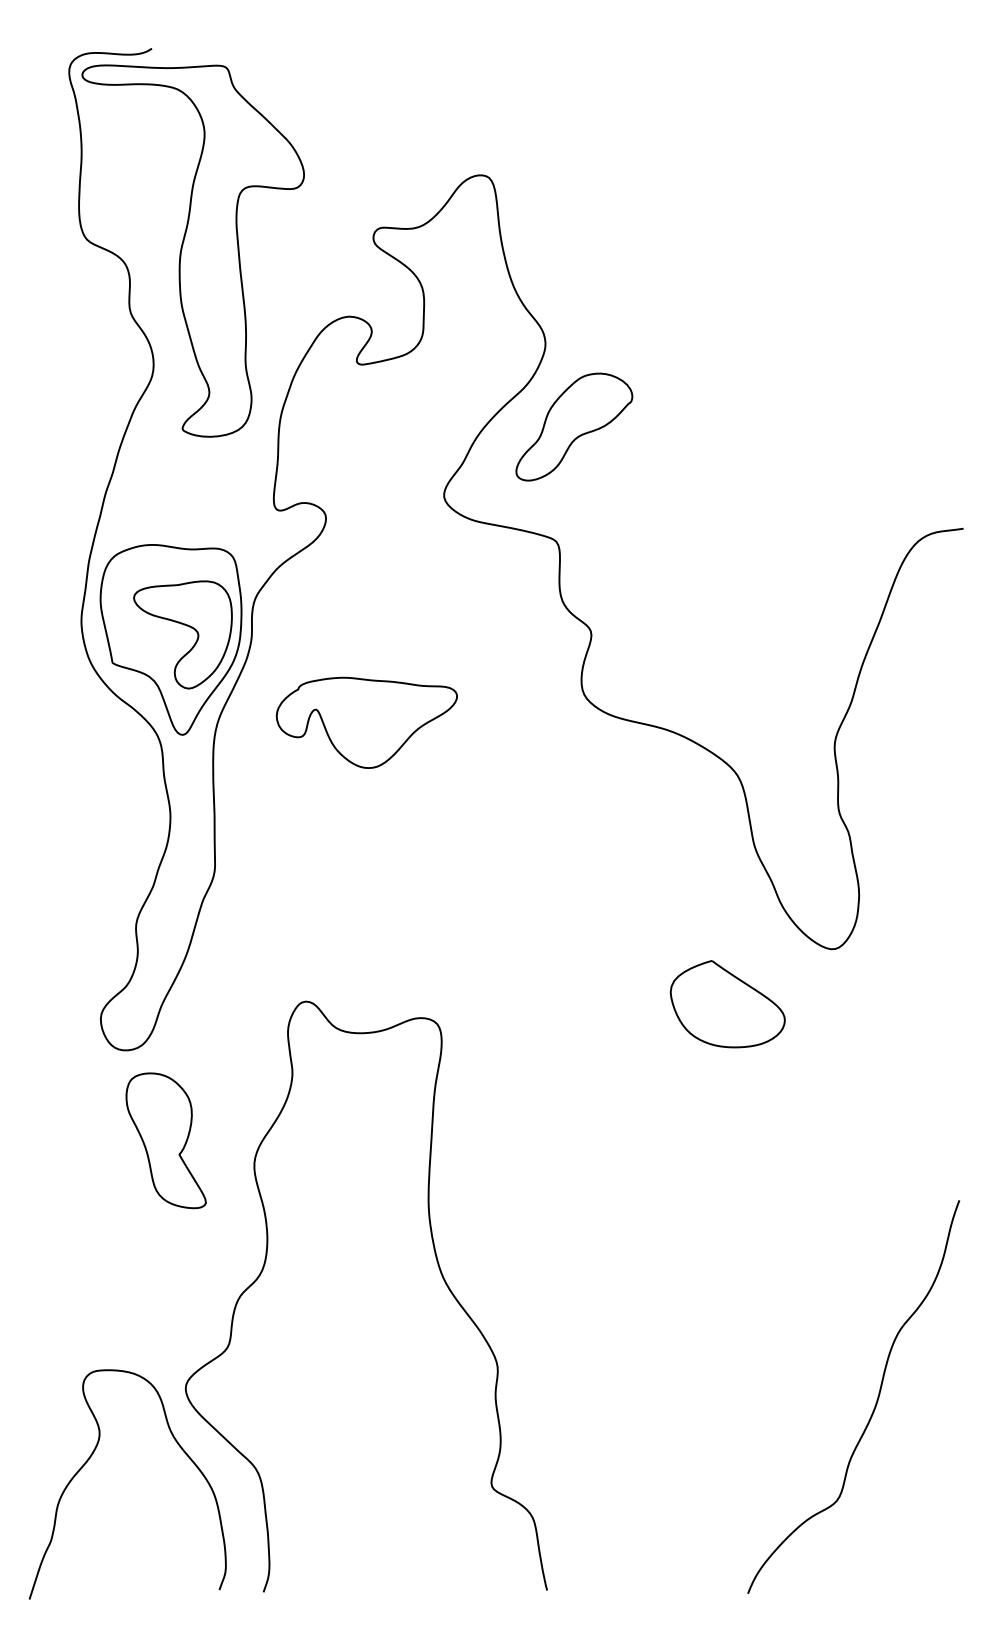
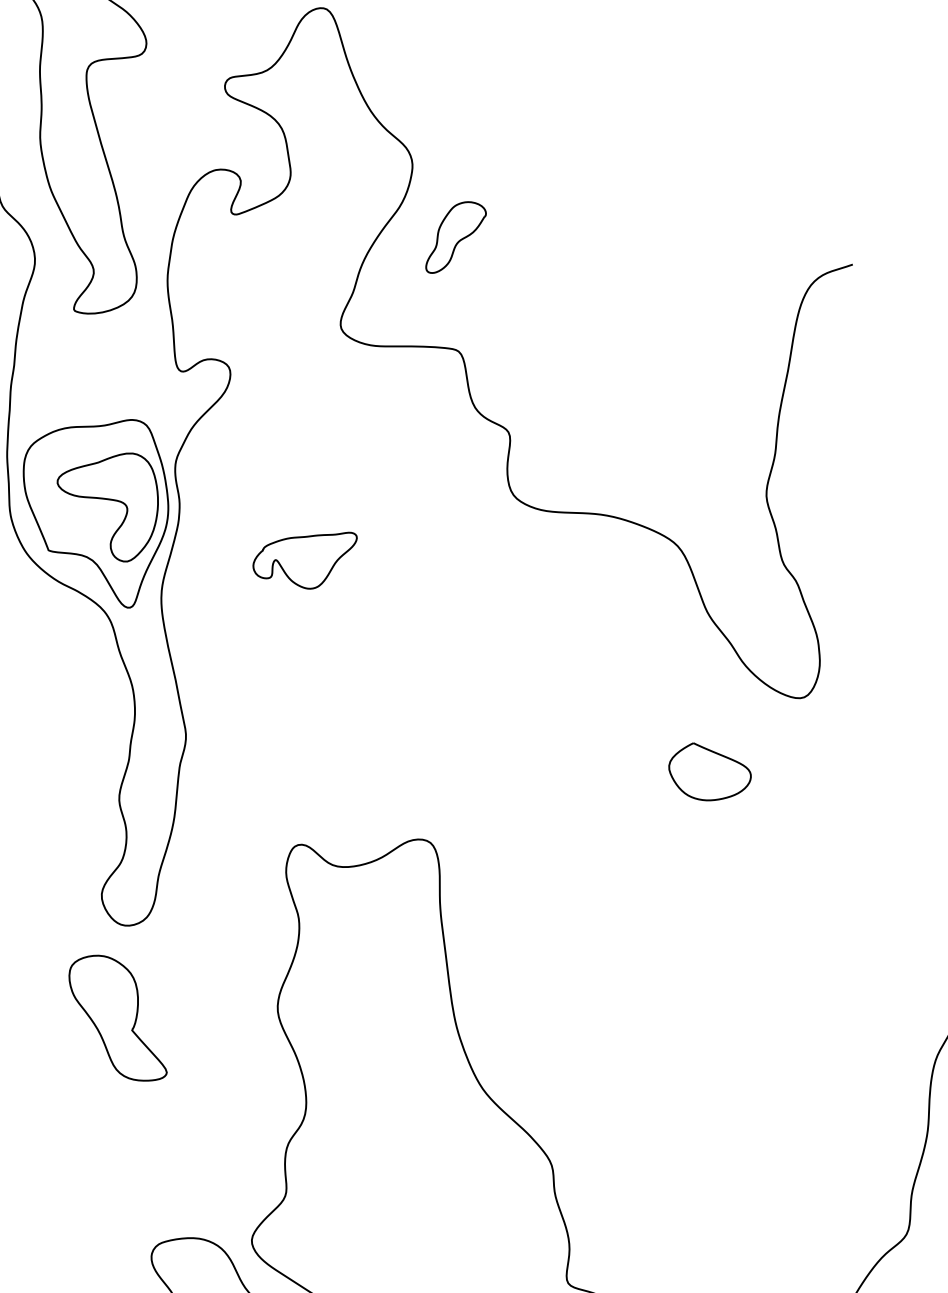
part: (574, 426) -> (455, 235), size x0.6
part: (366, 722) -> (306, 562), size x0.6
part: (727, 1004) -> (709, 770), size x0.7
part: (165, 1140) -> (116, 1019), moved

